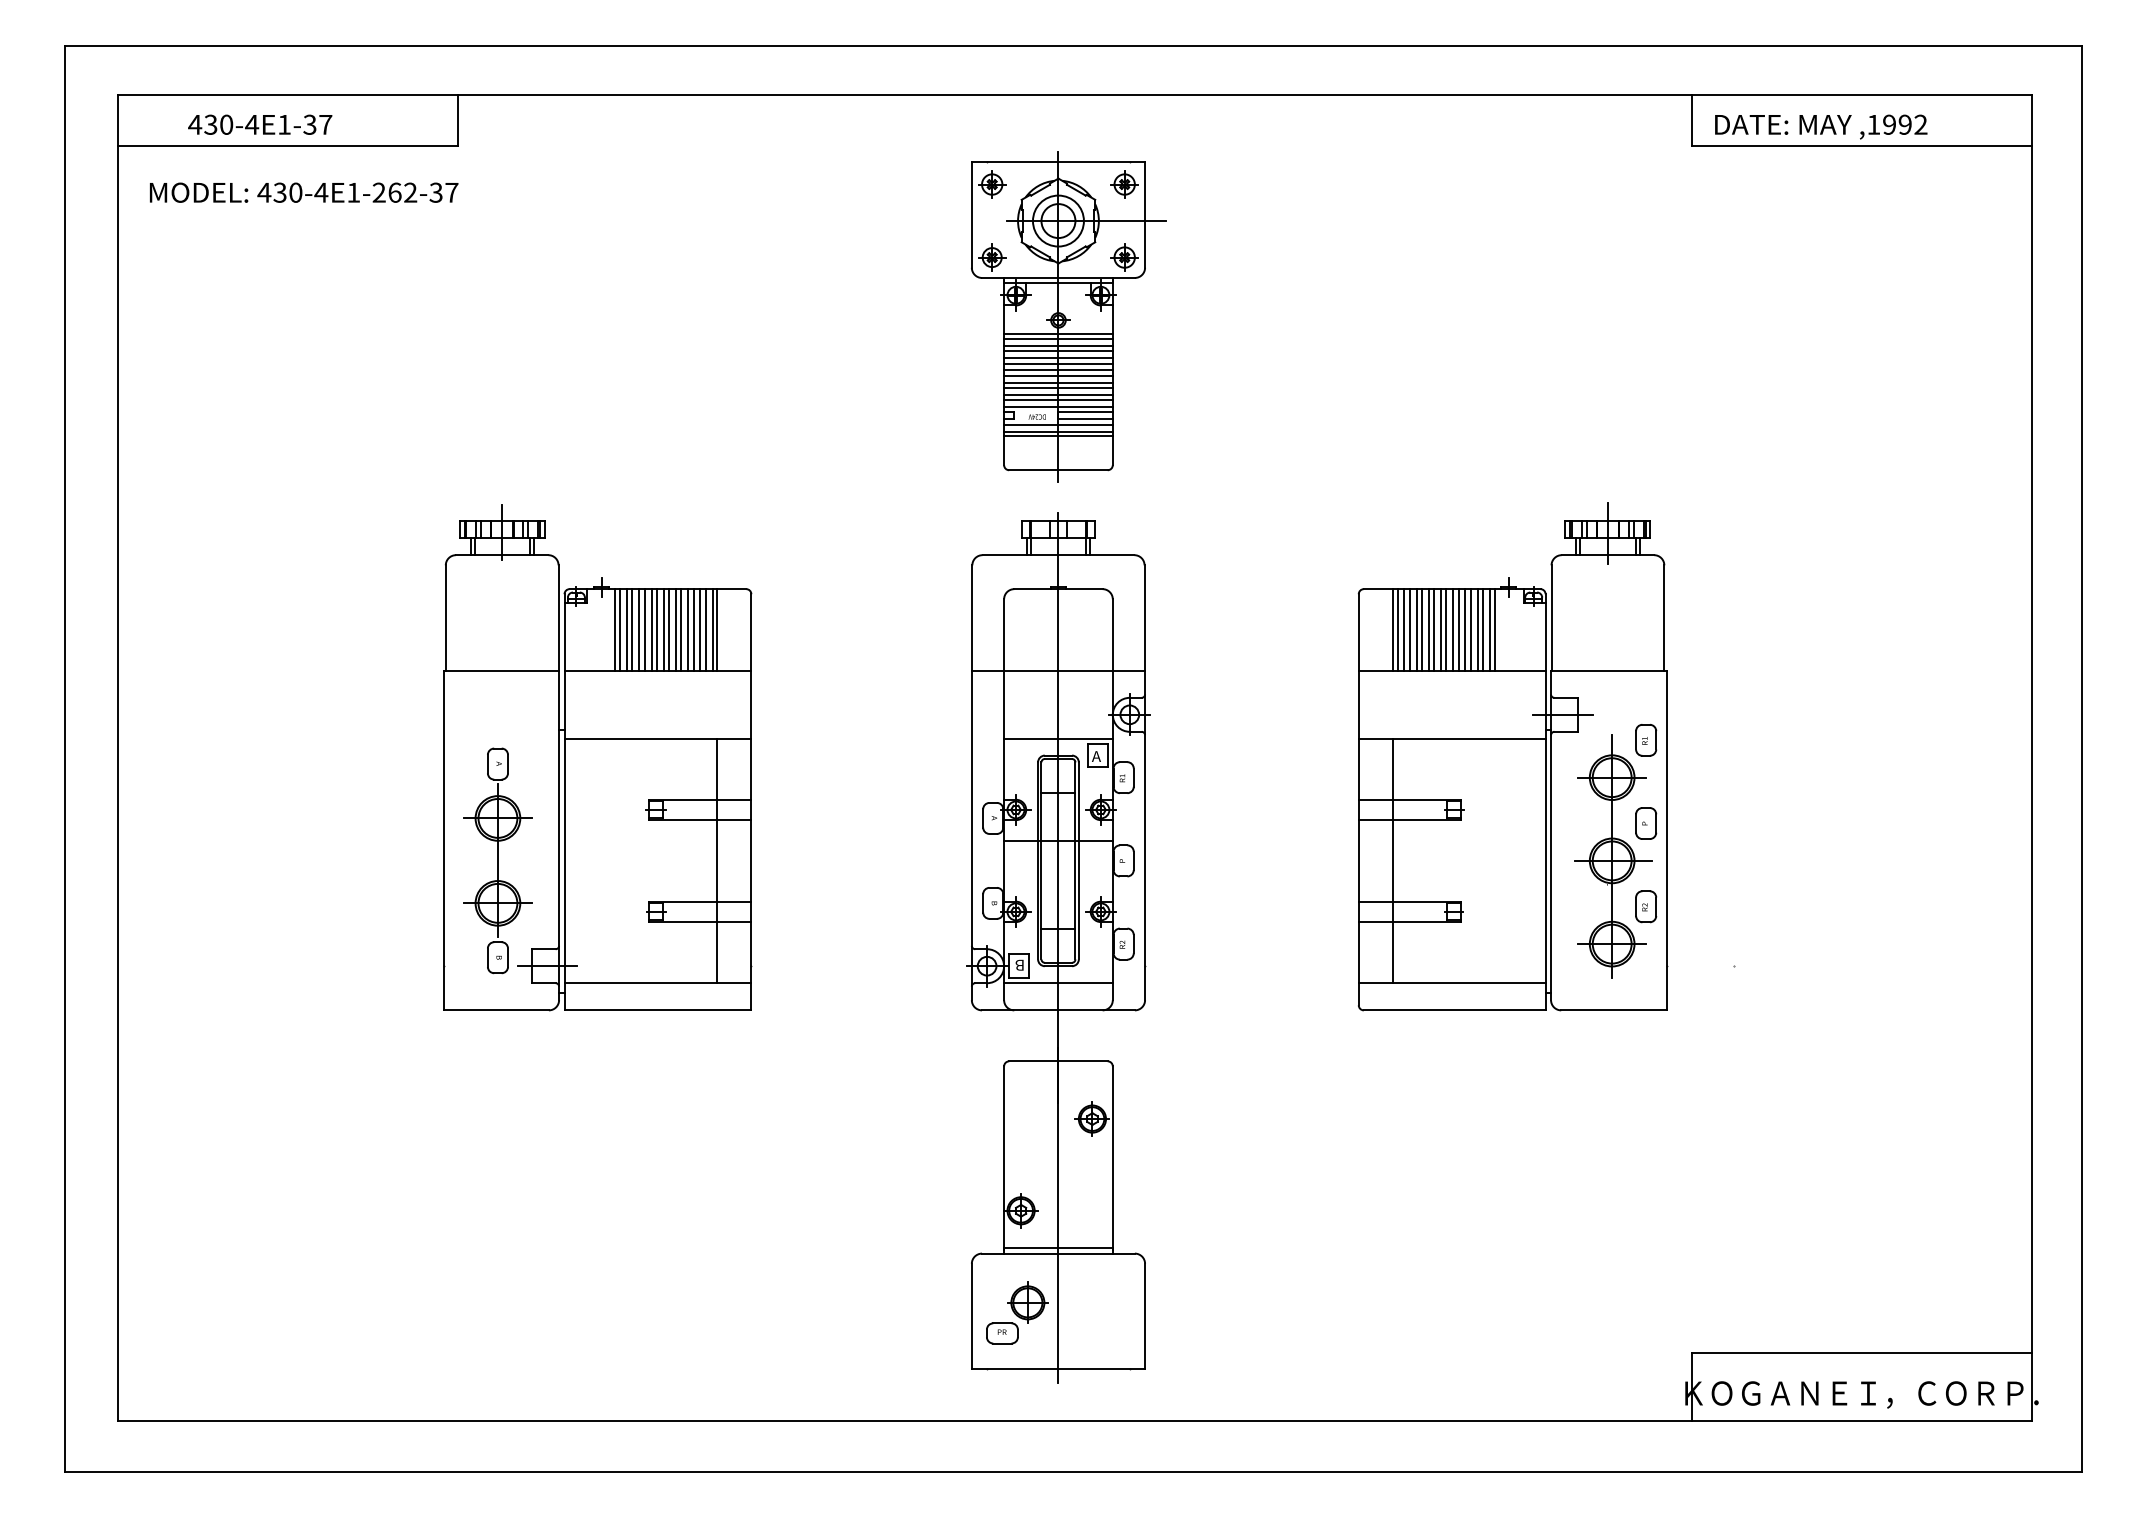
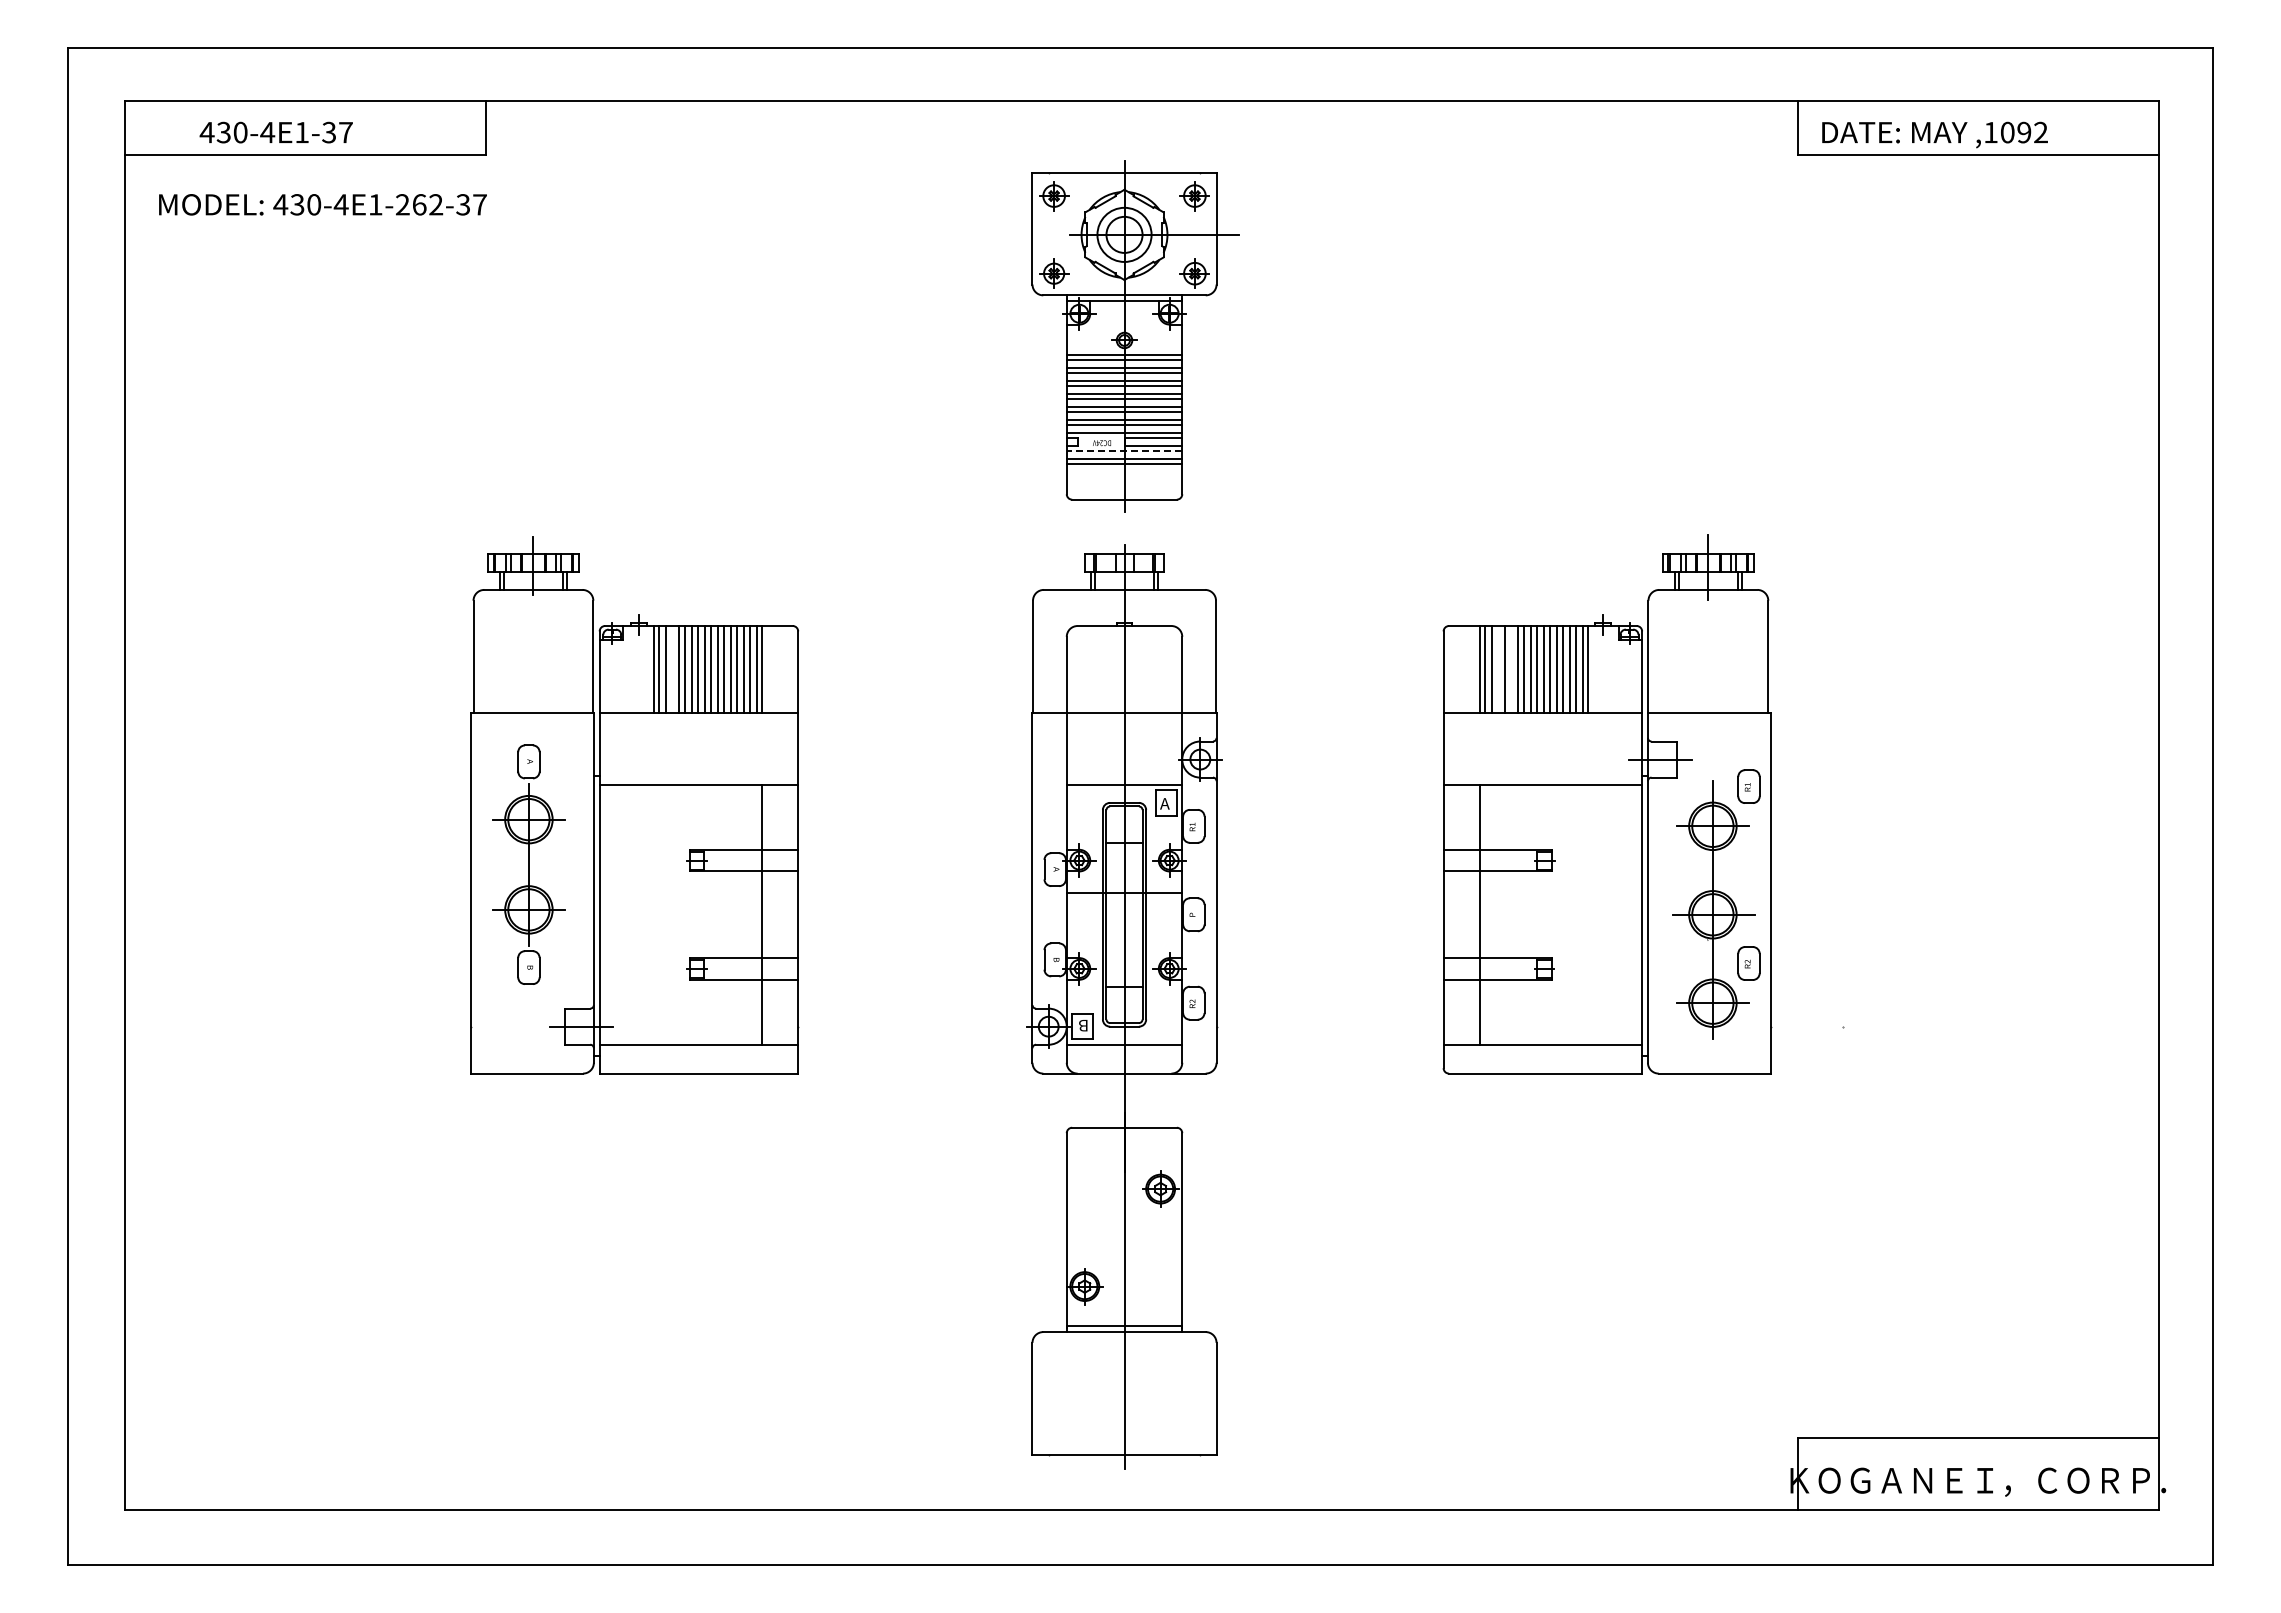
text: (1889, 124) -> (2007, 132), ,1992 -> ,1092
line: (1058, 424) -> (1124, 451), solid -> dashed
line: (632, 630) -> (671, 669), removed
line: (1409, 630) -> (1497, 669), removed
line: (1421, 630) -> (1510, 669), removed
part: (1645, 822) -> (1748, 874), removed
part: (497, 860) -> (528, 864), moved
part: (1017, 1313) -> (1080, 1395), removed

